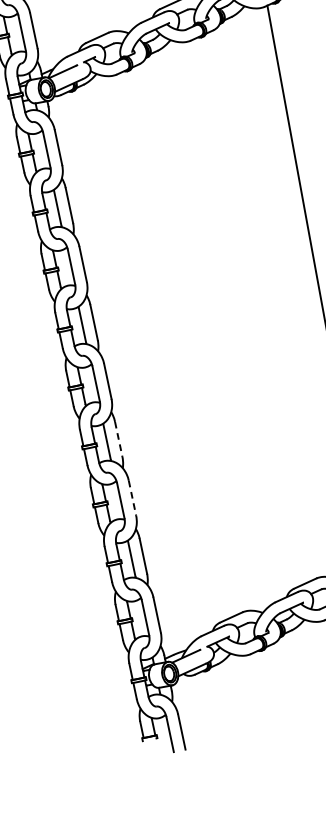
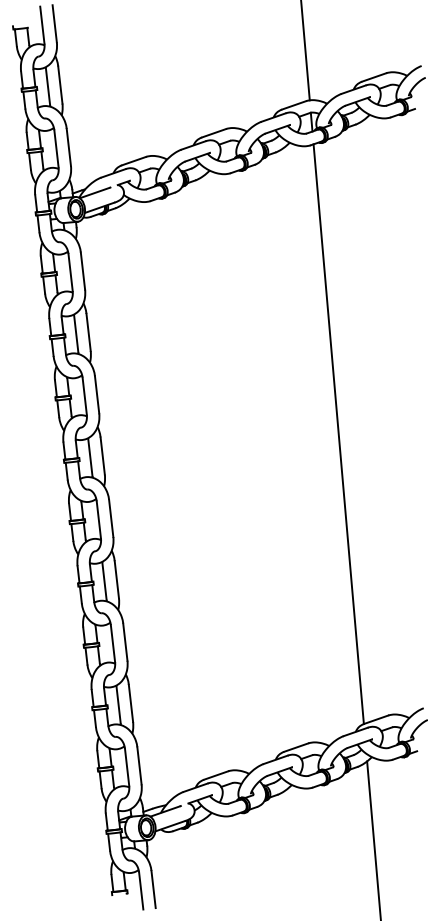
line: (118, 439) -> (116, 579), dashed -> solid
line: (132, 498) -> (125, 642), dashed -> solid

